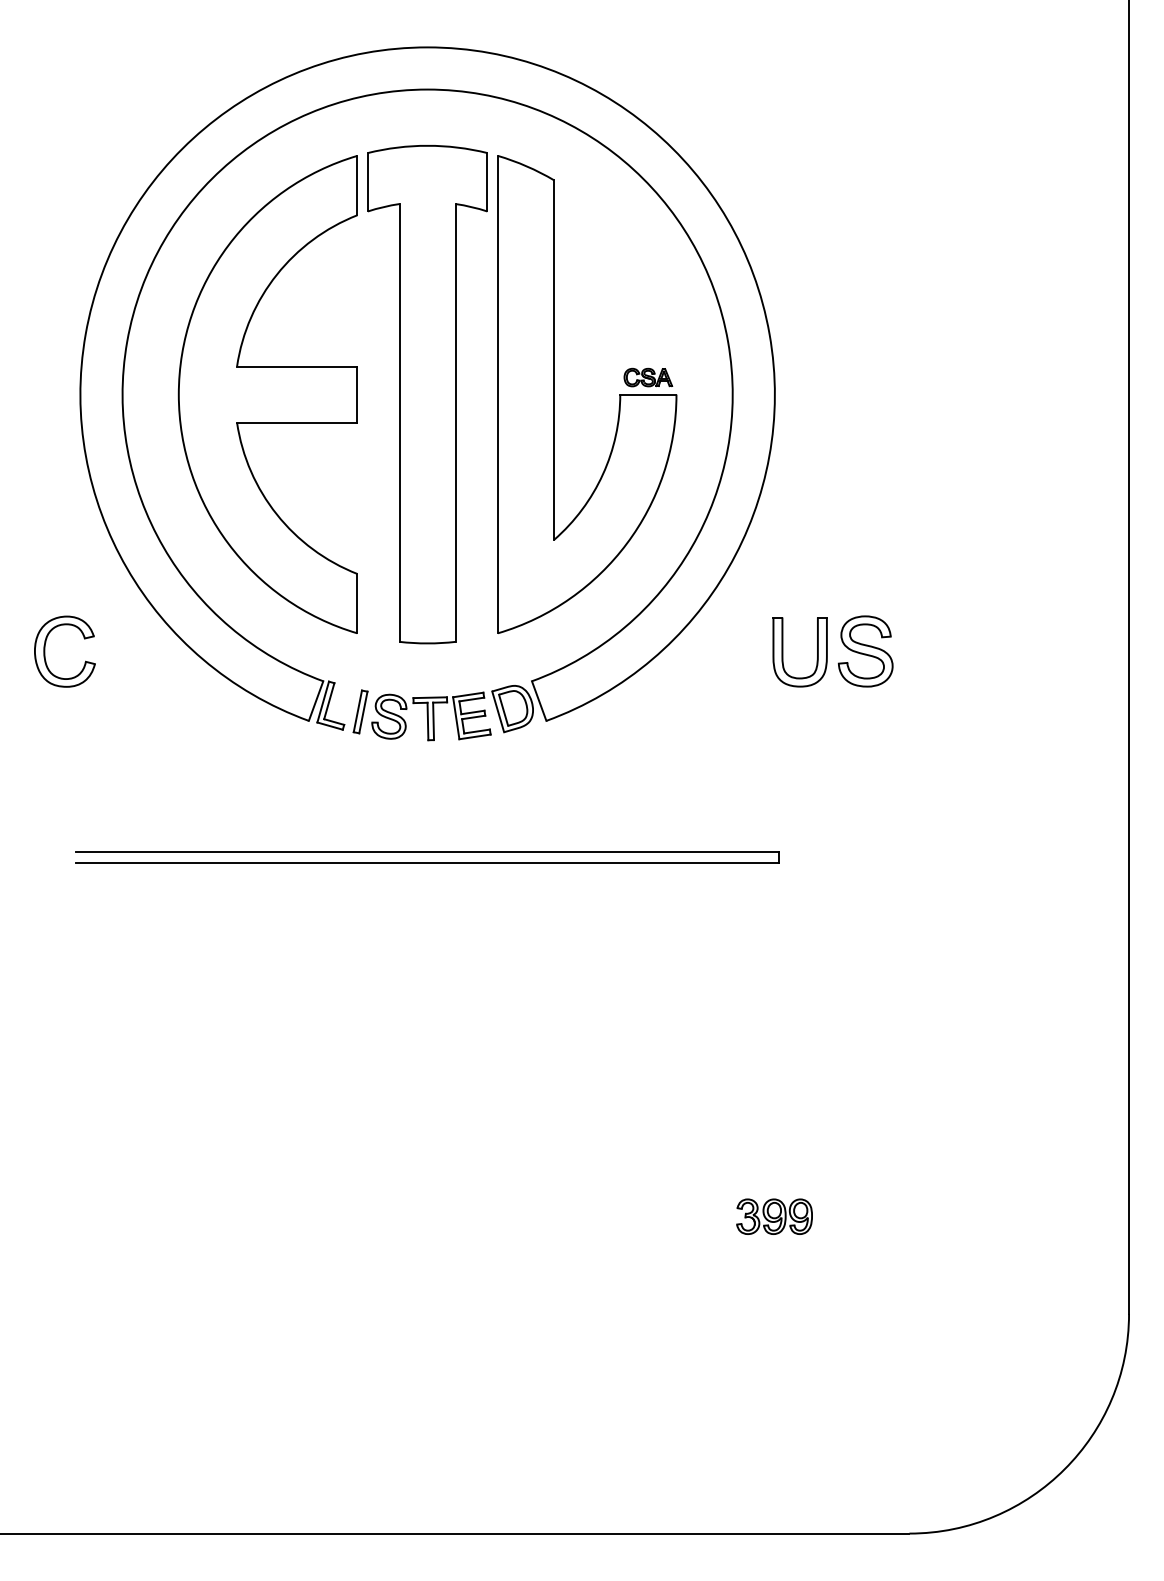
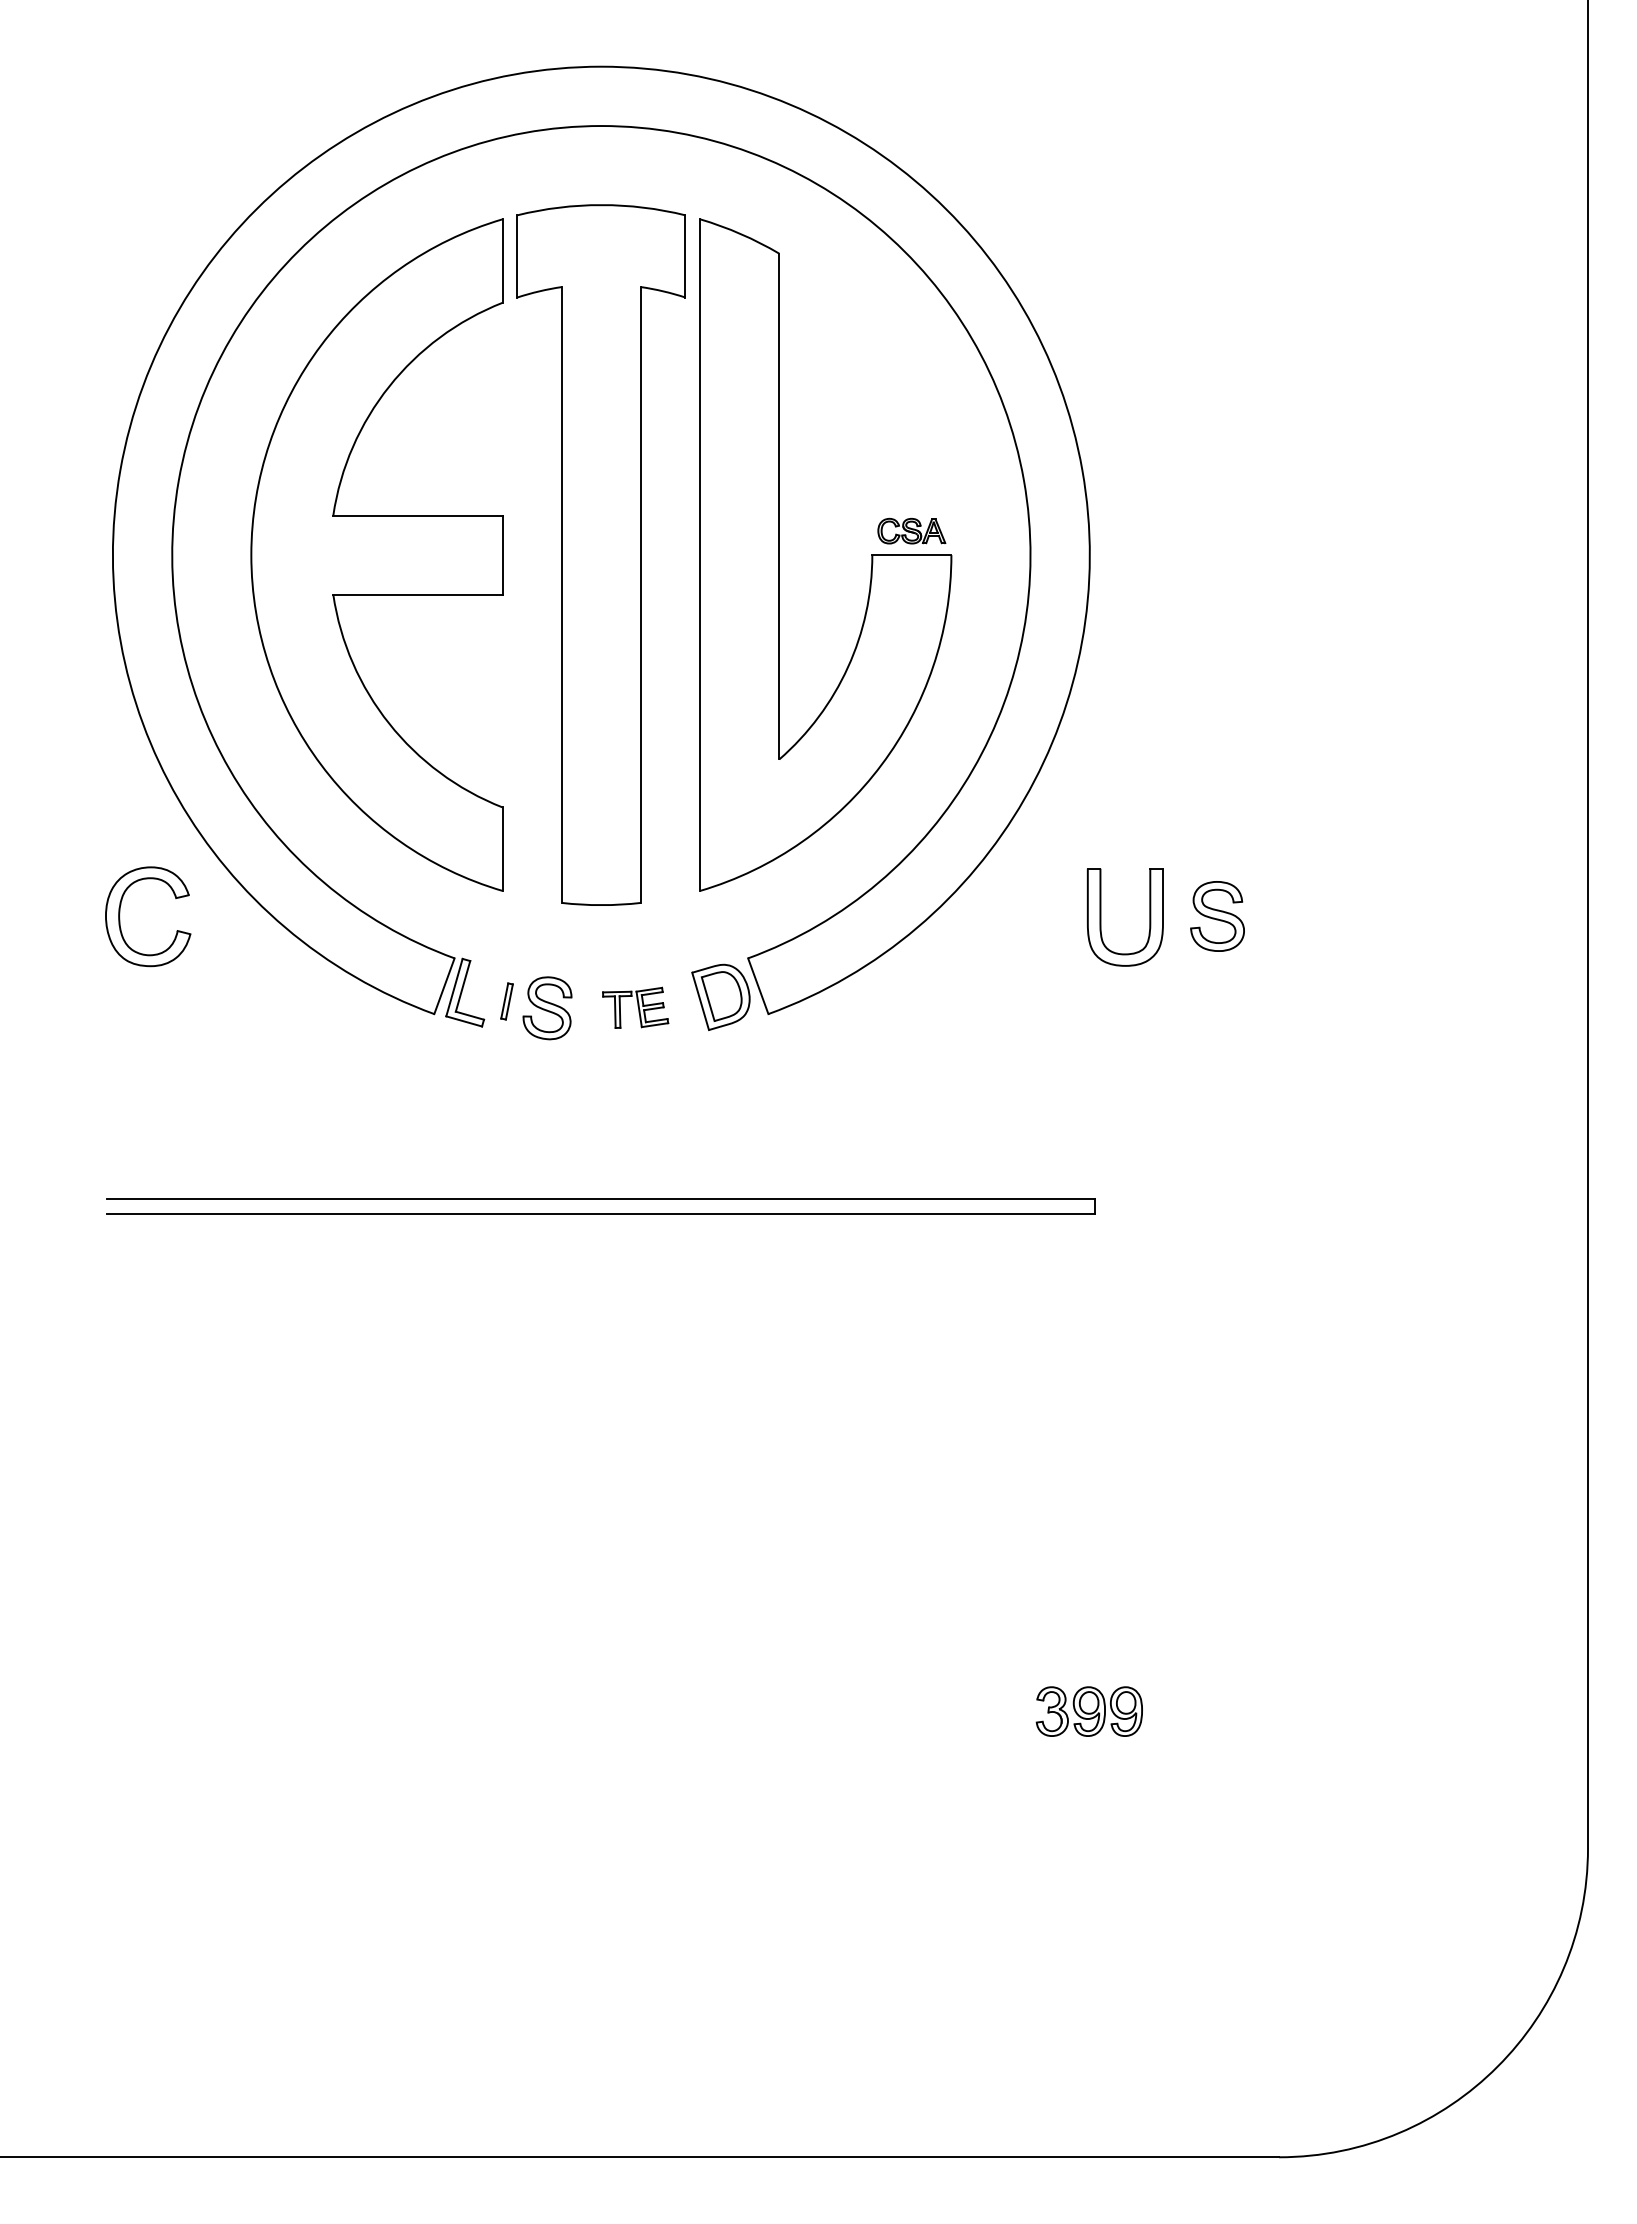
part: (865, 651) -> (1217, 916), size x0.7
part: (45, 652) -> (120, 917), moved
part: (360, 711) -> (506, 1001), size x0.6
part: (451, 716) -> (635, 1007), size x0.6

